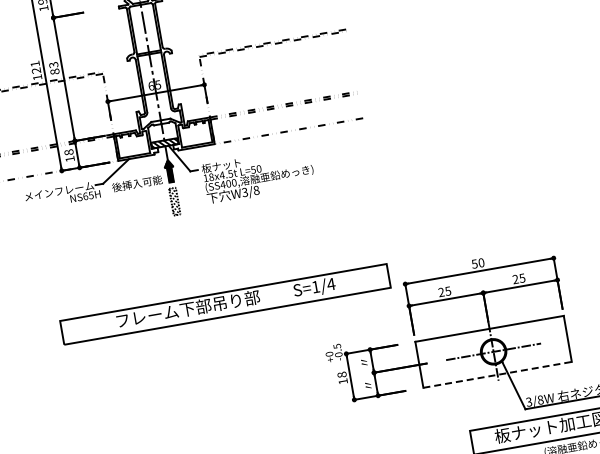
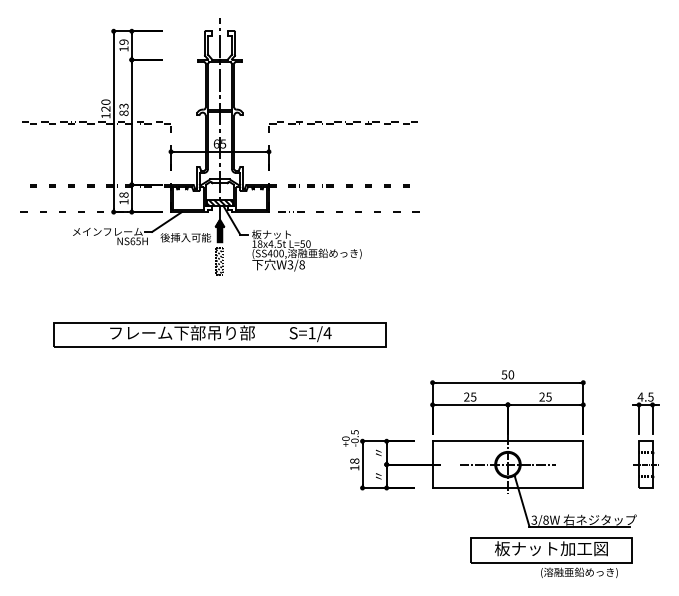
text: (34, 63) -> (105, 101), 121 -> 120
part: (224, 304) -> (219, 334), moved
line: (498, 374) -> (508, 487), dashed -> solid

